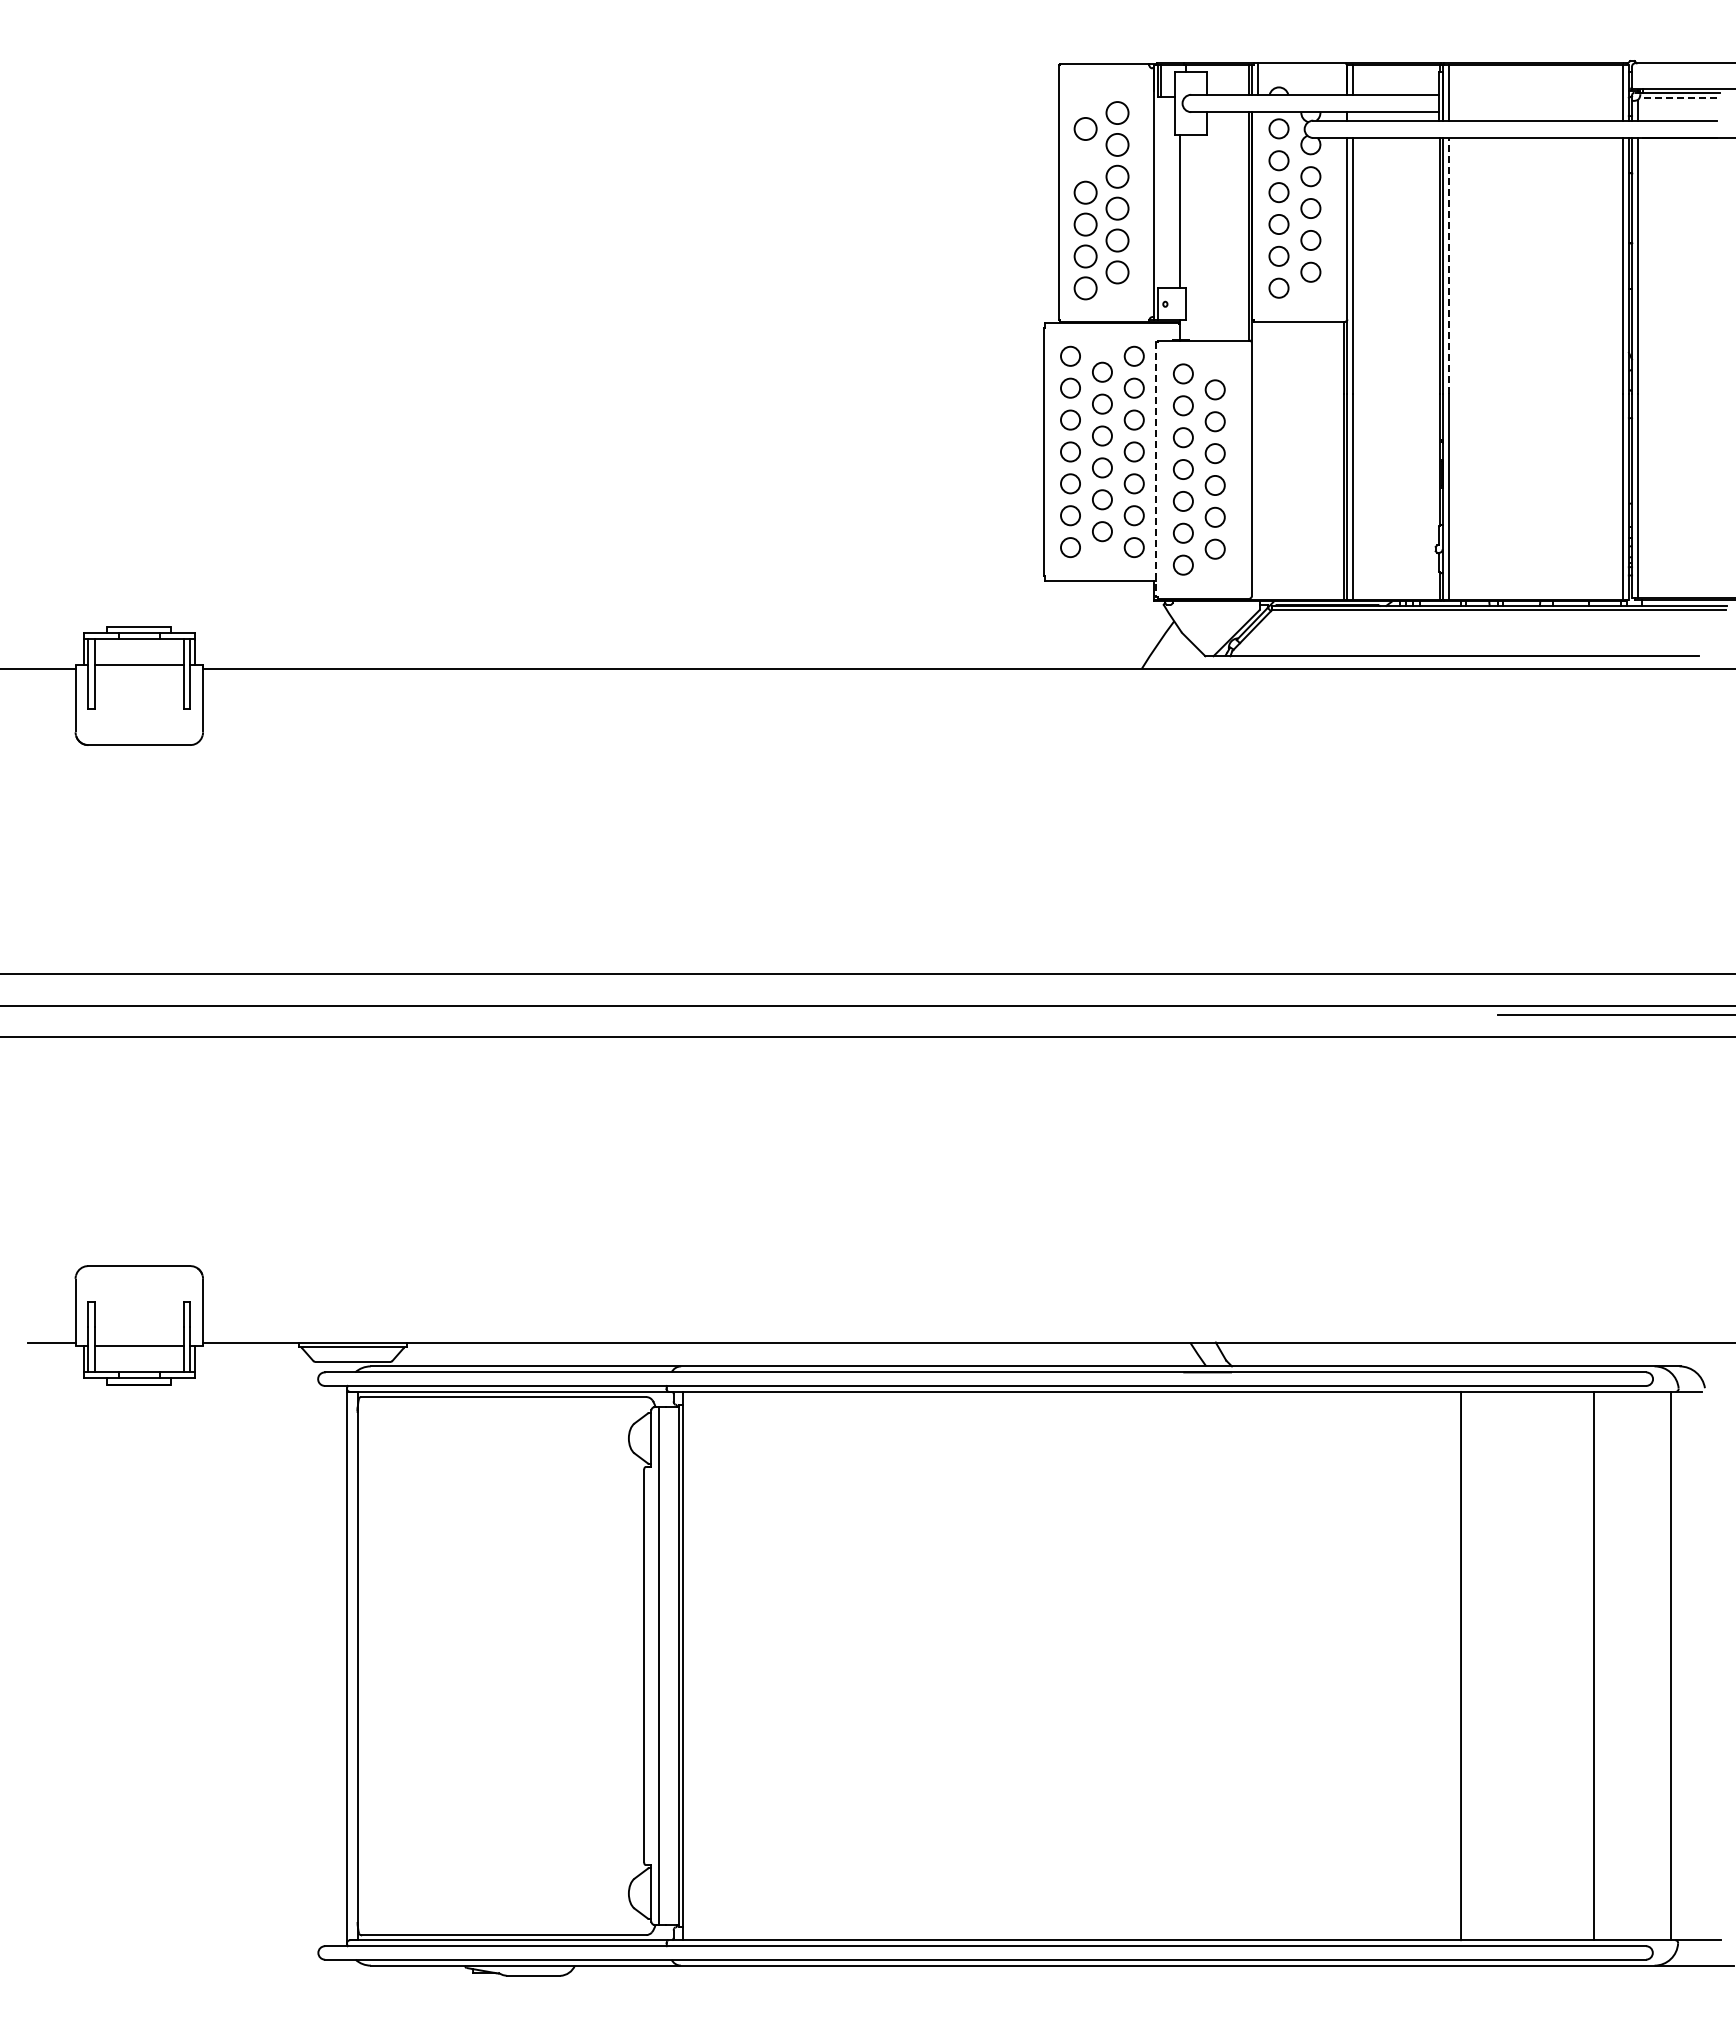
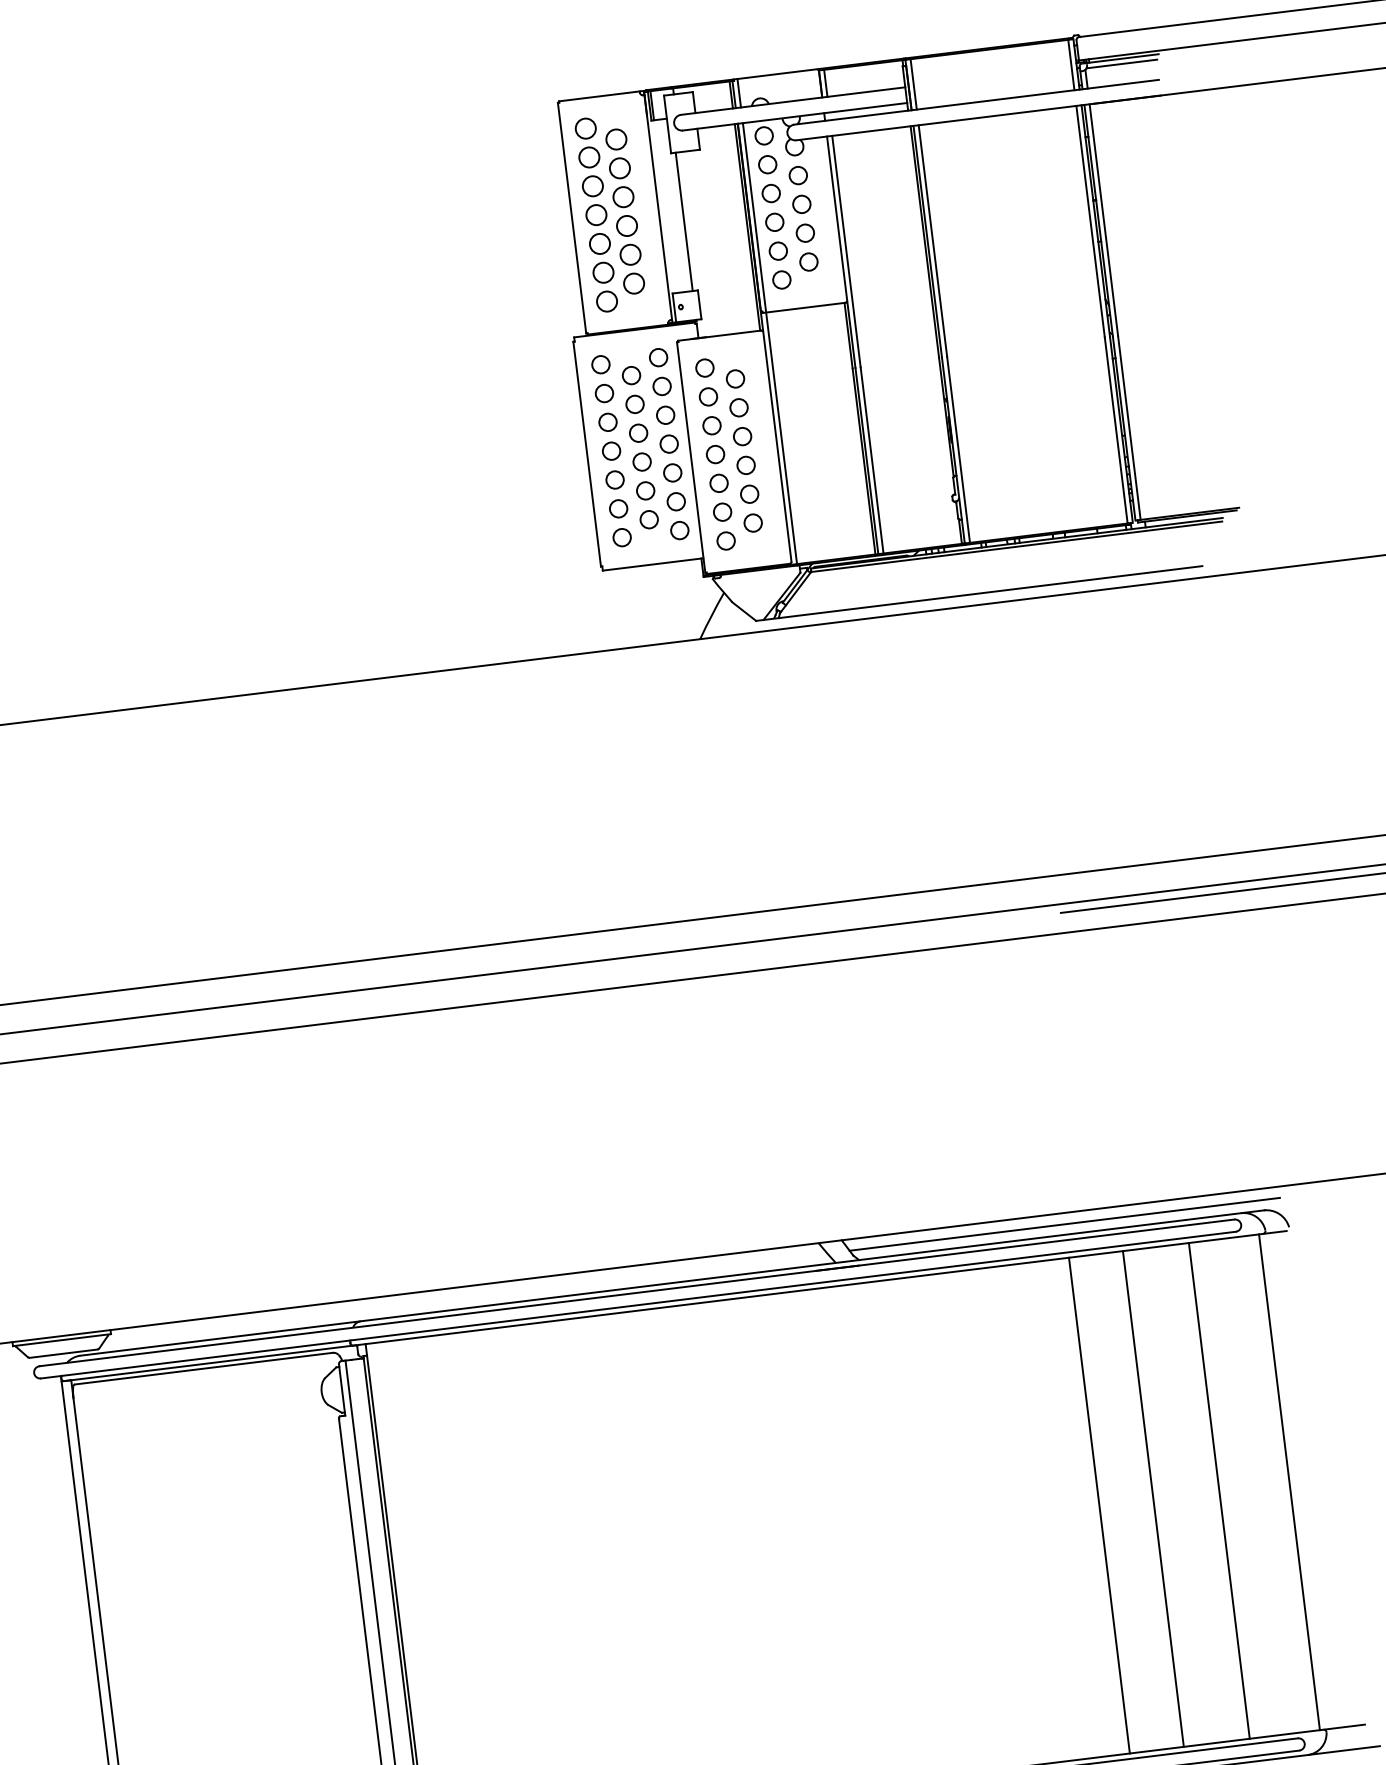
circle: (1085, 96) -> (585, 128), added
line: (1678, 98) -> (1122, 64), dashed -> solid
circle: (1085, 160) -> (592, 185), added
line: (1448, 265) -> (932, 240), dashed -> solid
line: (1257, 356) -> (770, 344), added
line: (1156, 469) -> (691, 457), dashed -> solid
line: (1460, 1354) -> (1064, 1223), added
line: (1520, 1665) -> (1153, 1498), added

